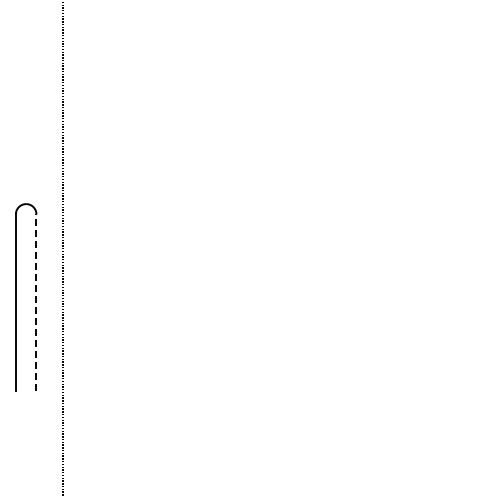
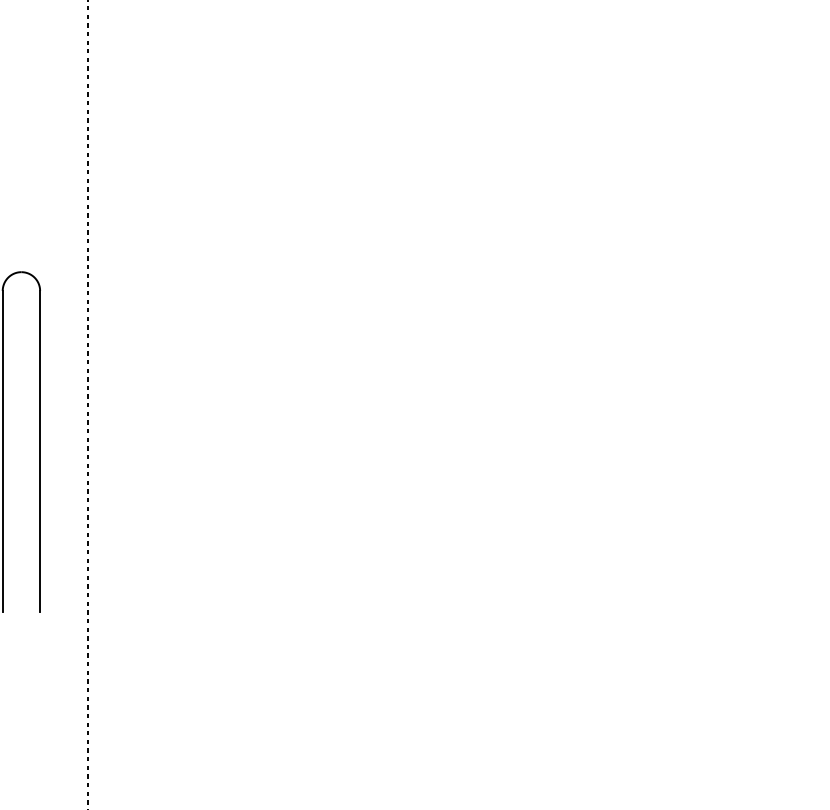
line: (36, 302) -> (40, 451), dashed -> solid

